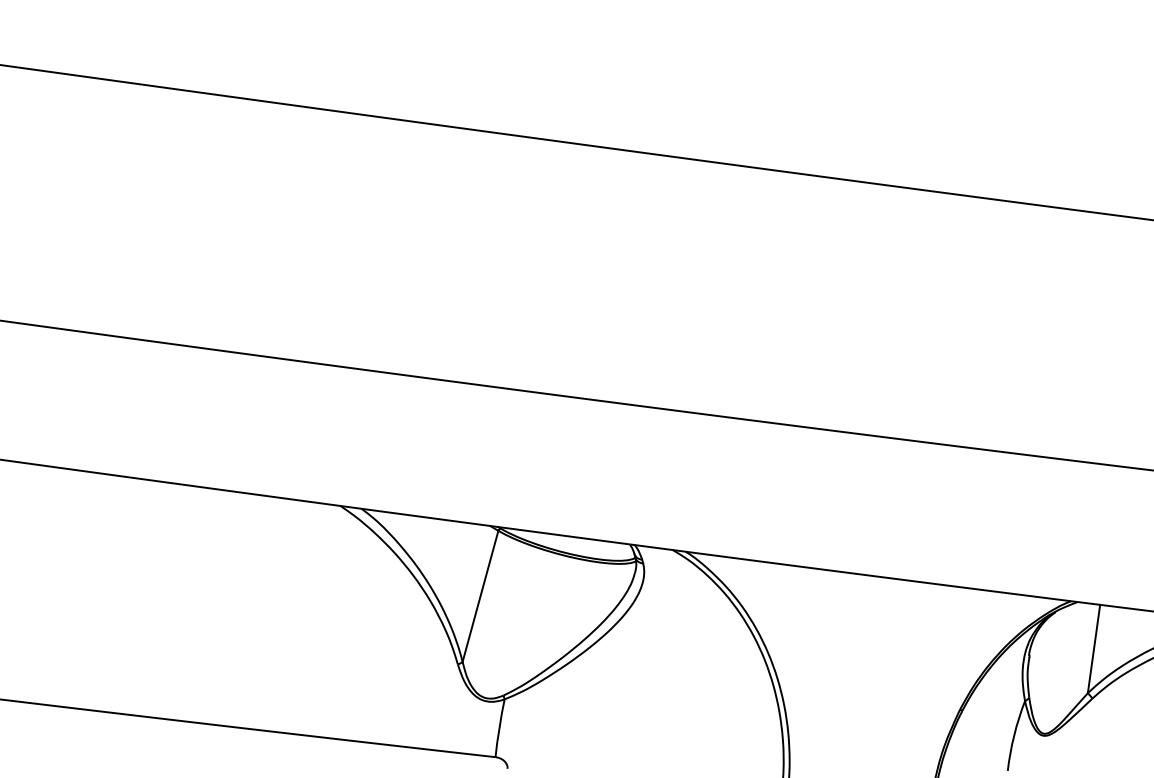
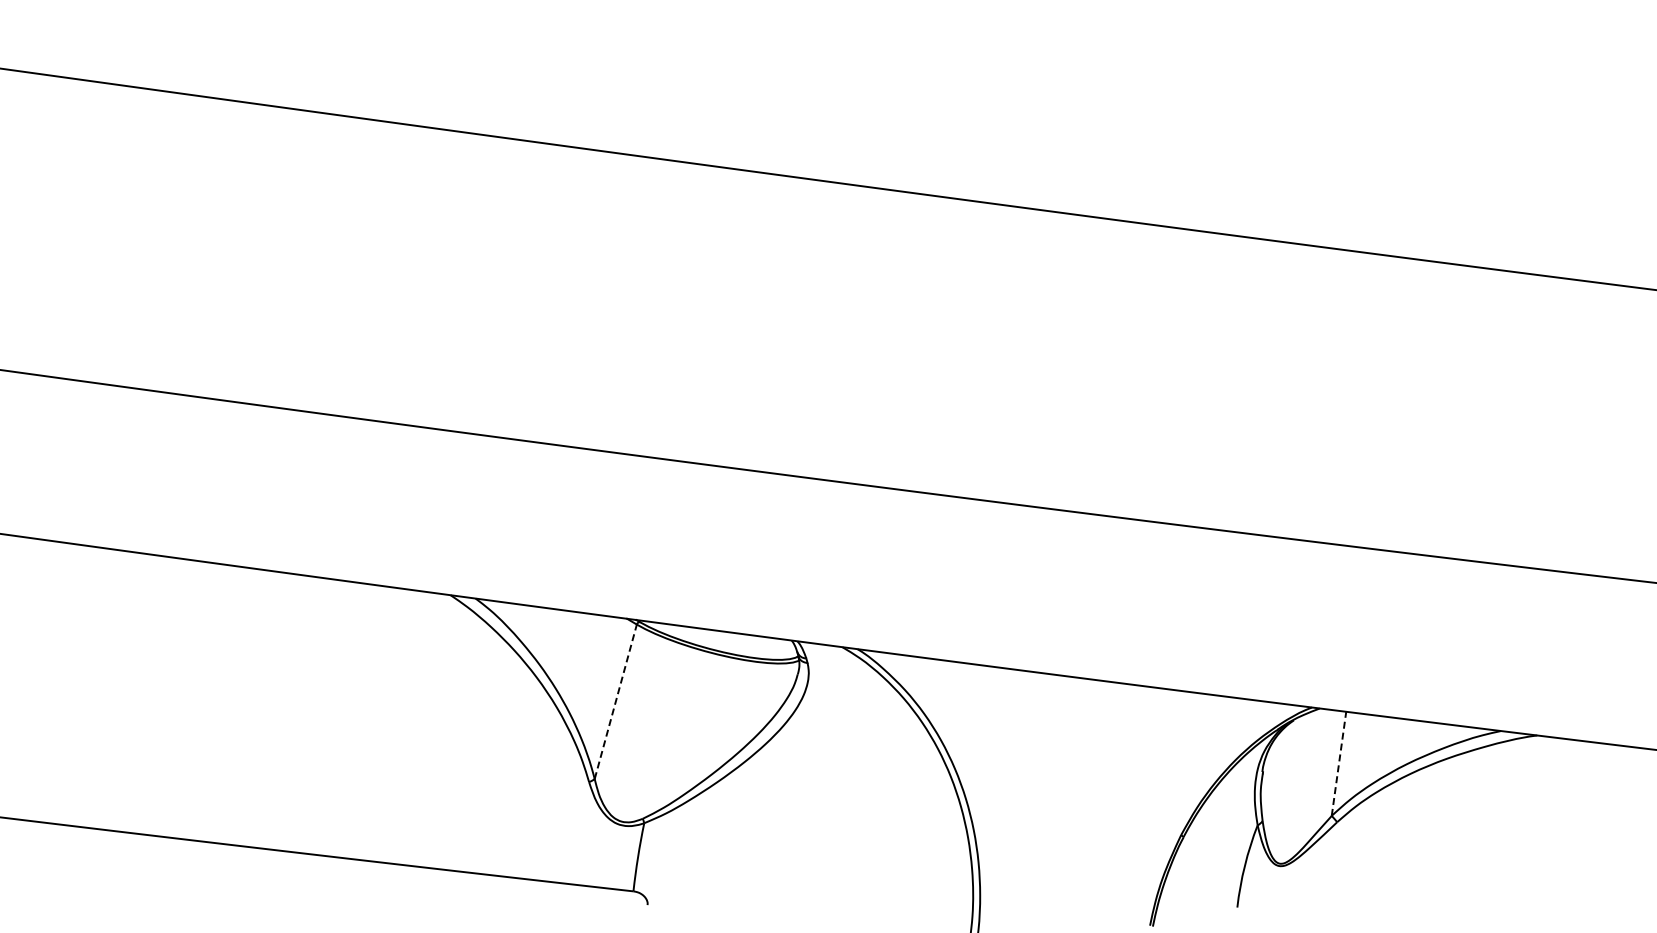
line: (480, 596) -> (615, 701), solid -> dashed
line: (1094, 648) -> (1339, 763), solid -> dashed

